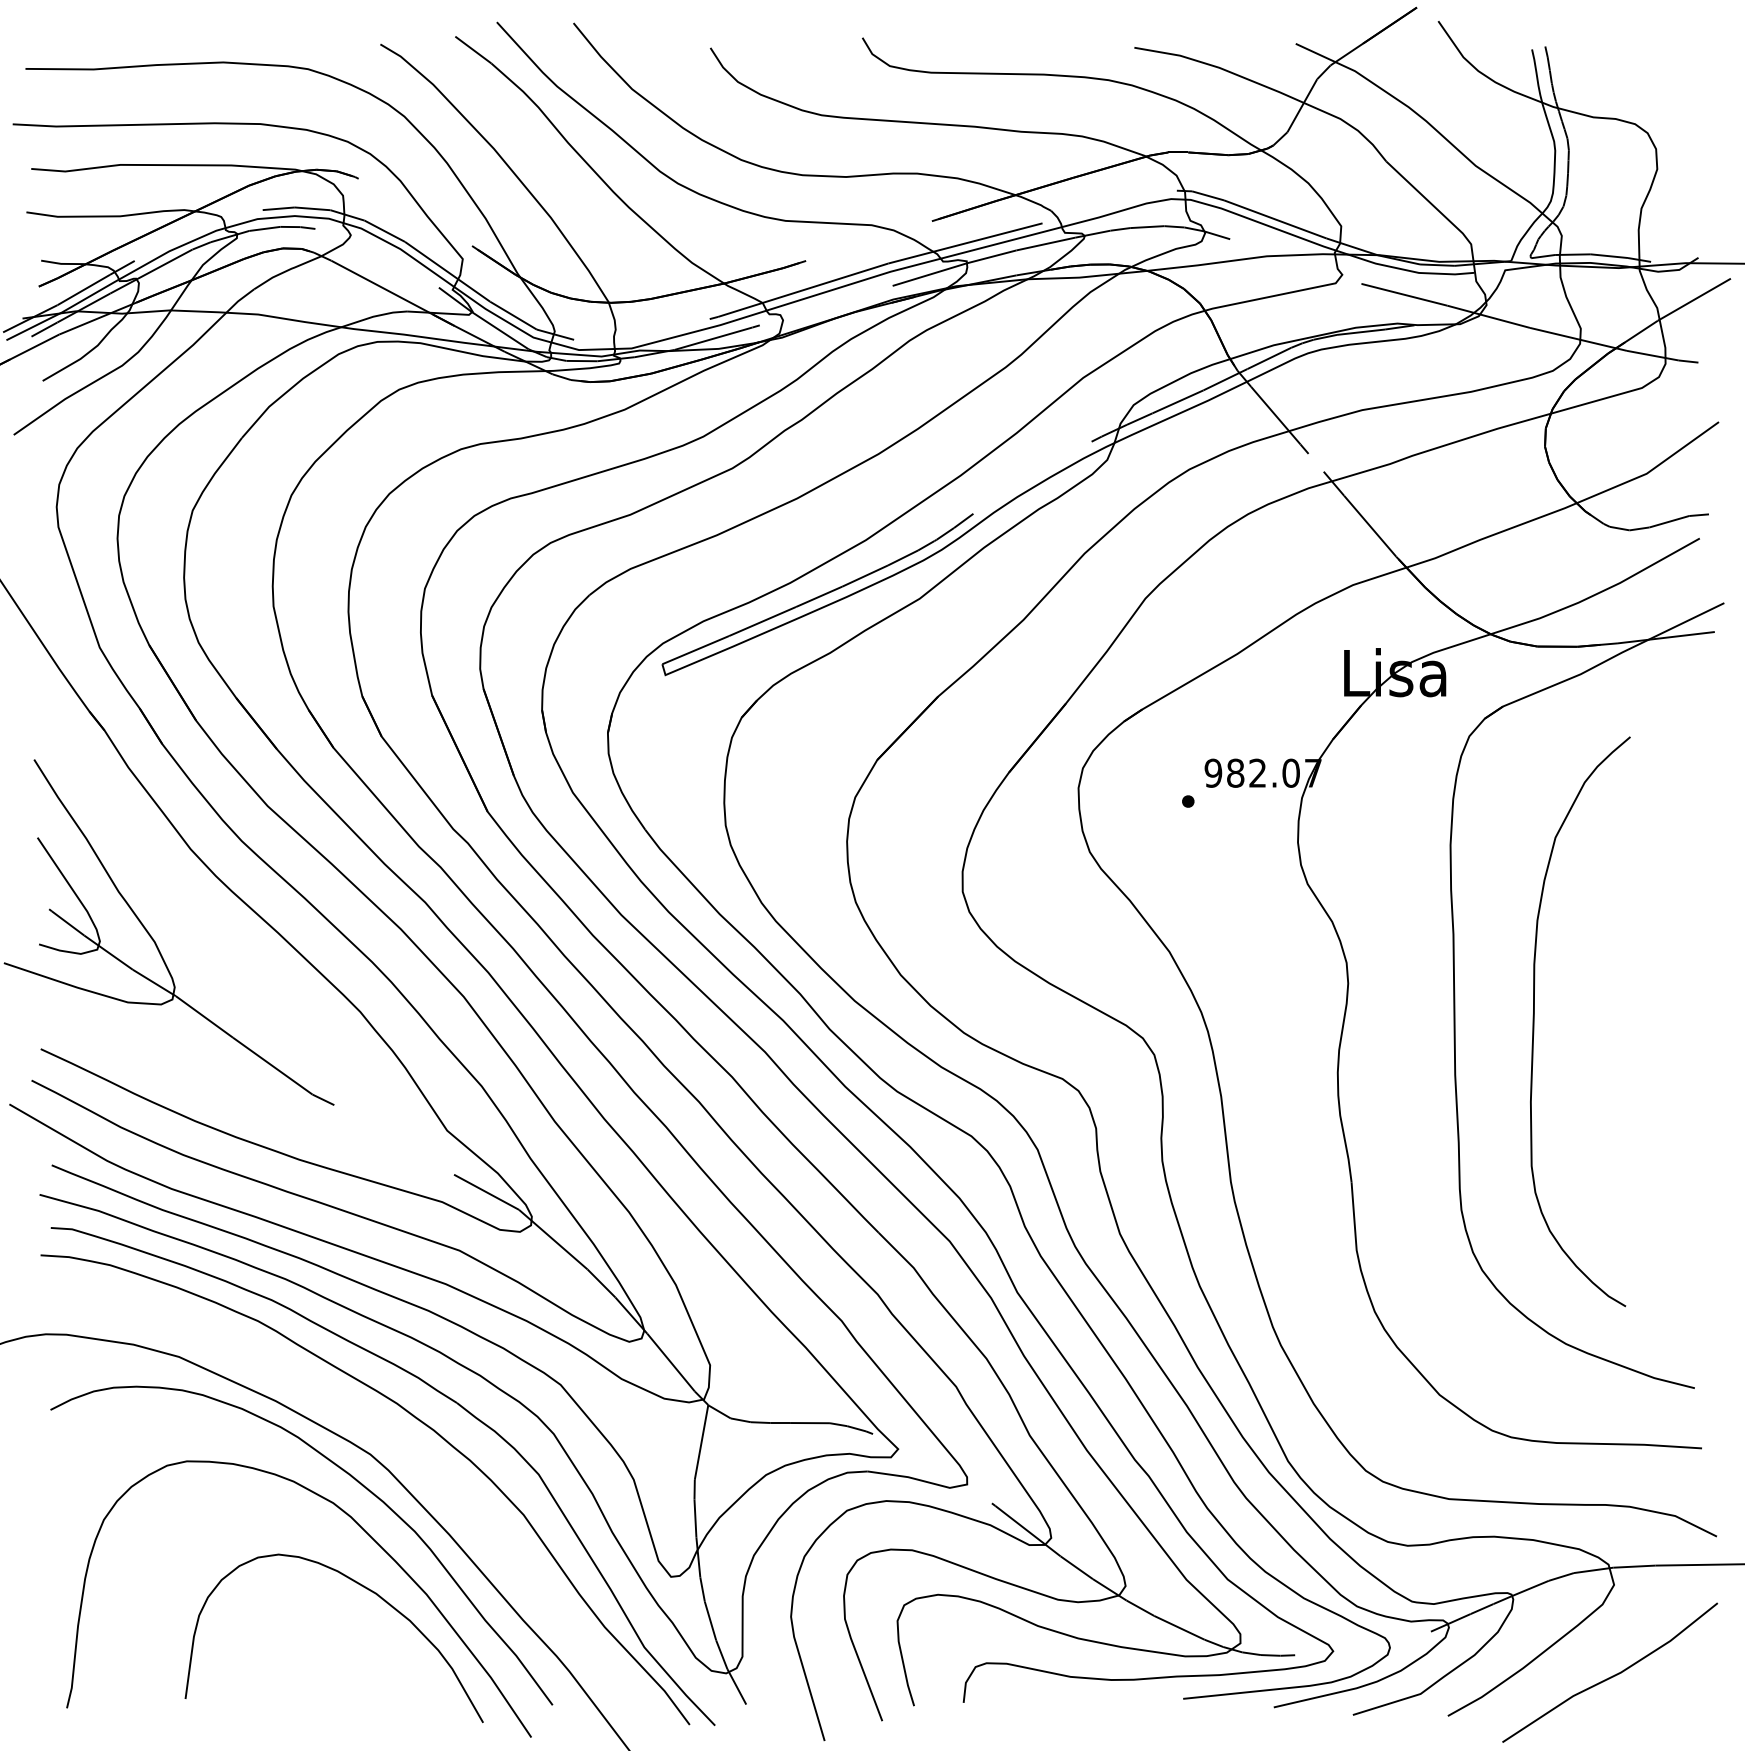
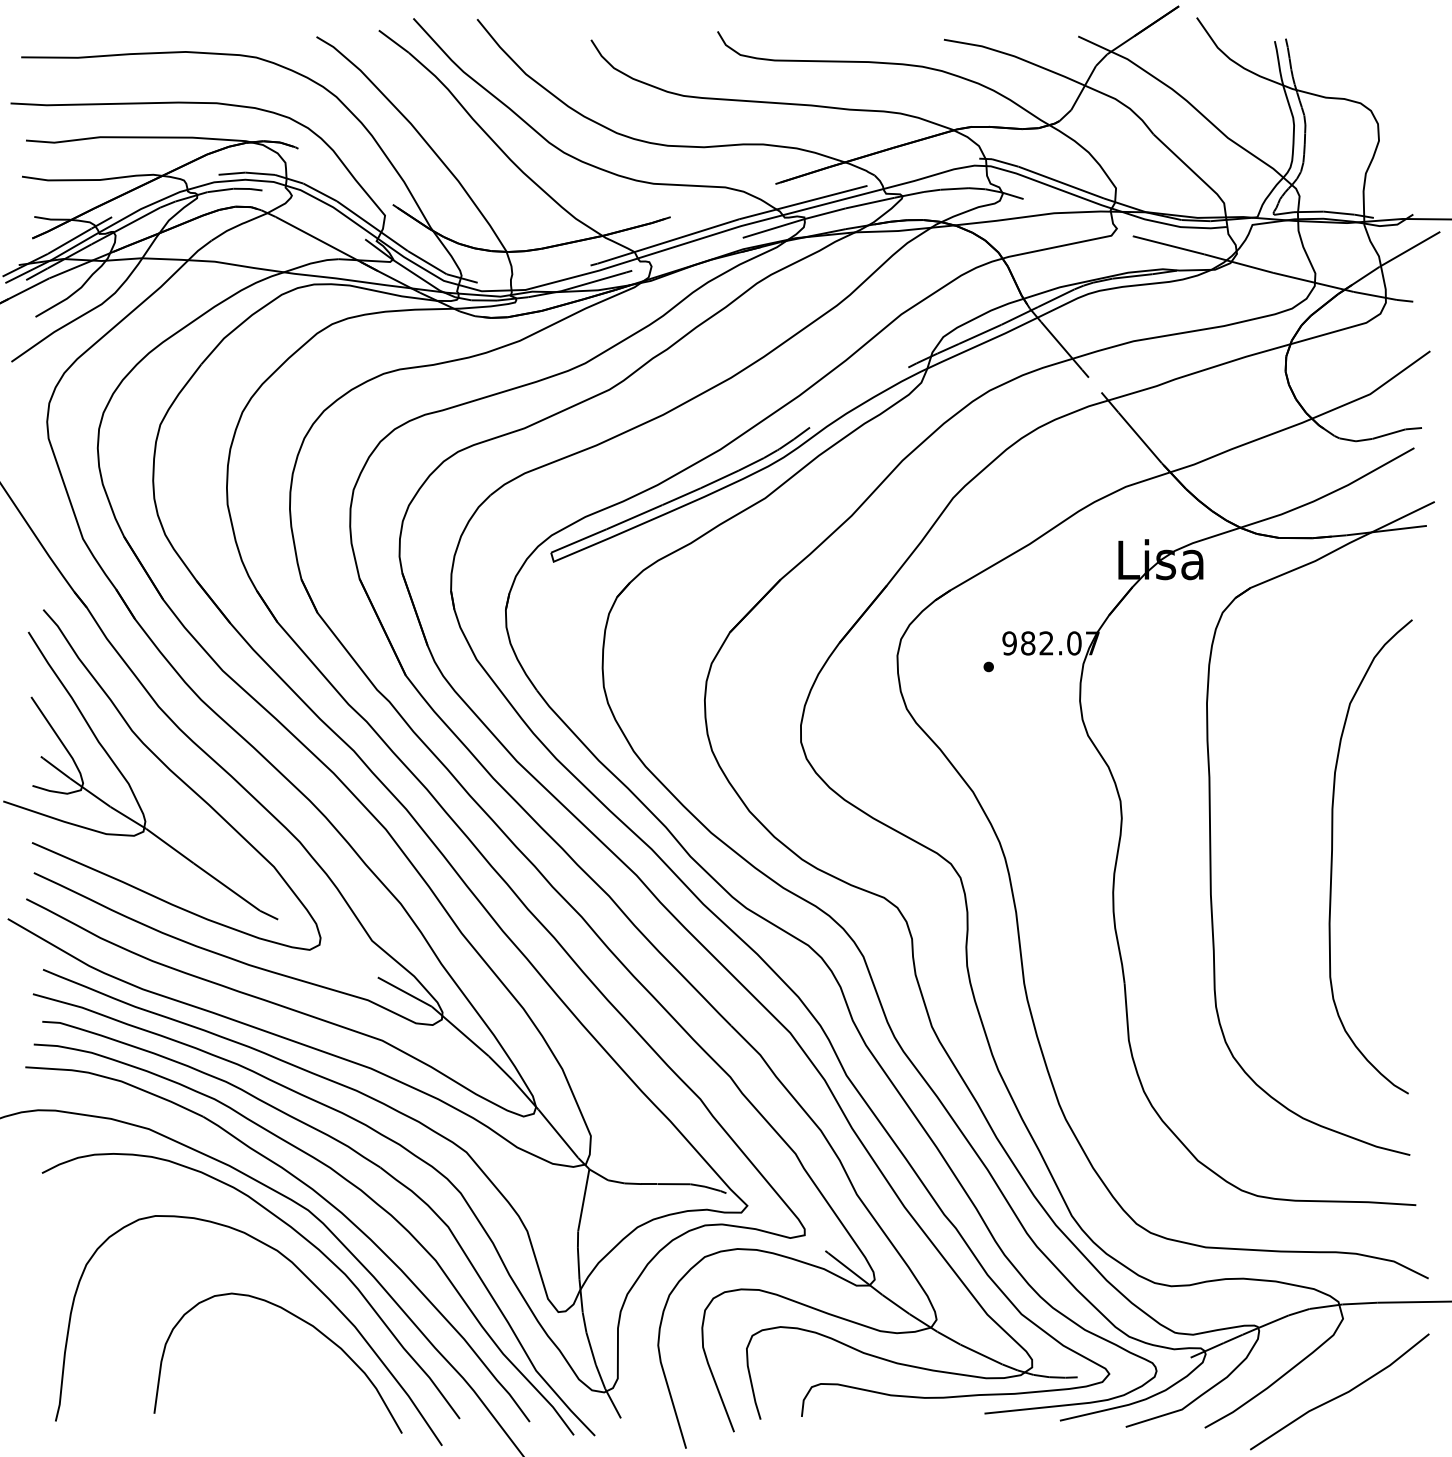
curve: (214, 935) -> (178, 778), added
curve: (1534, 1021) -> (1332, 856), moved
part: (382, 1436) -> (318, 1195), added

